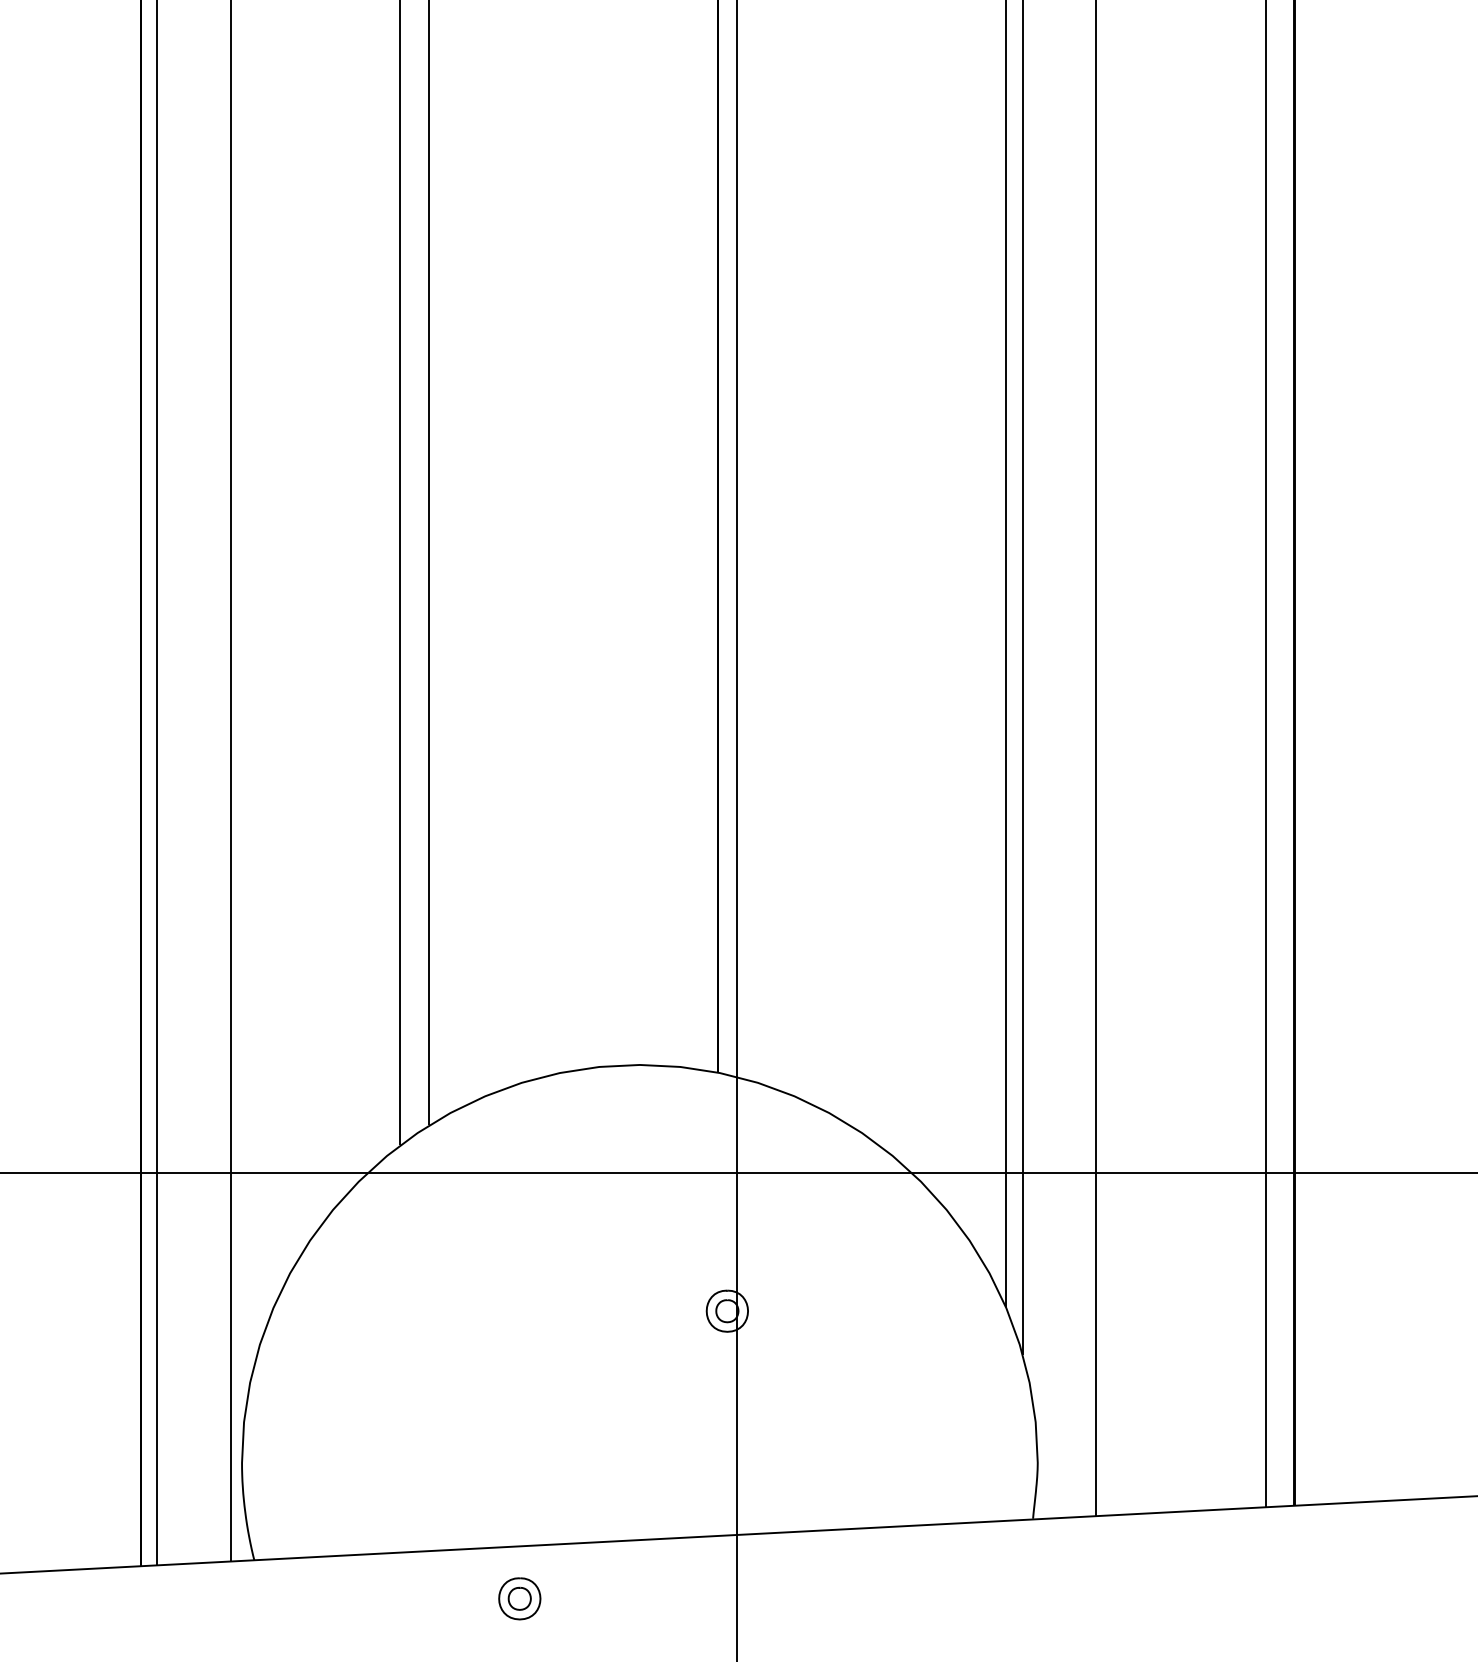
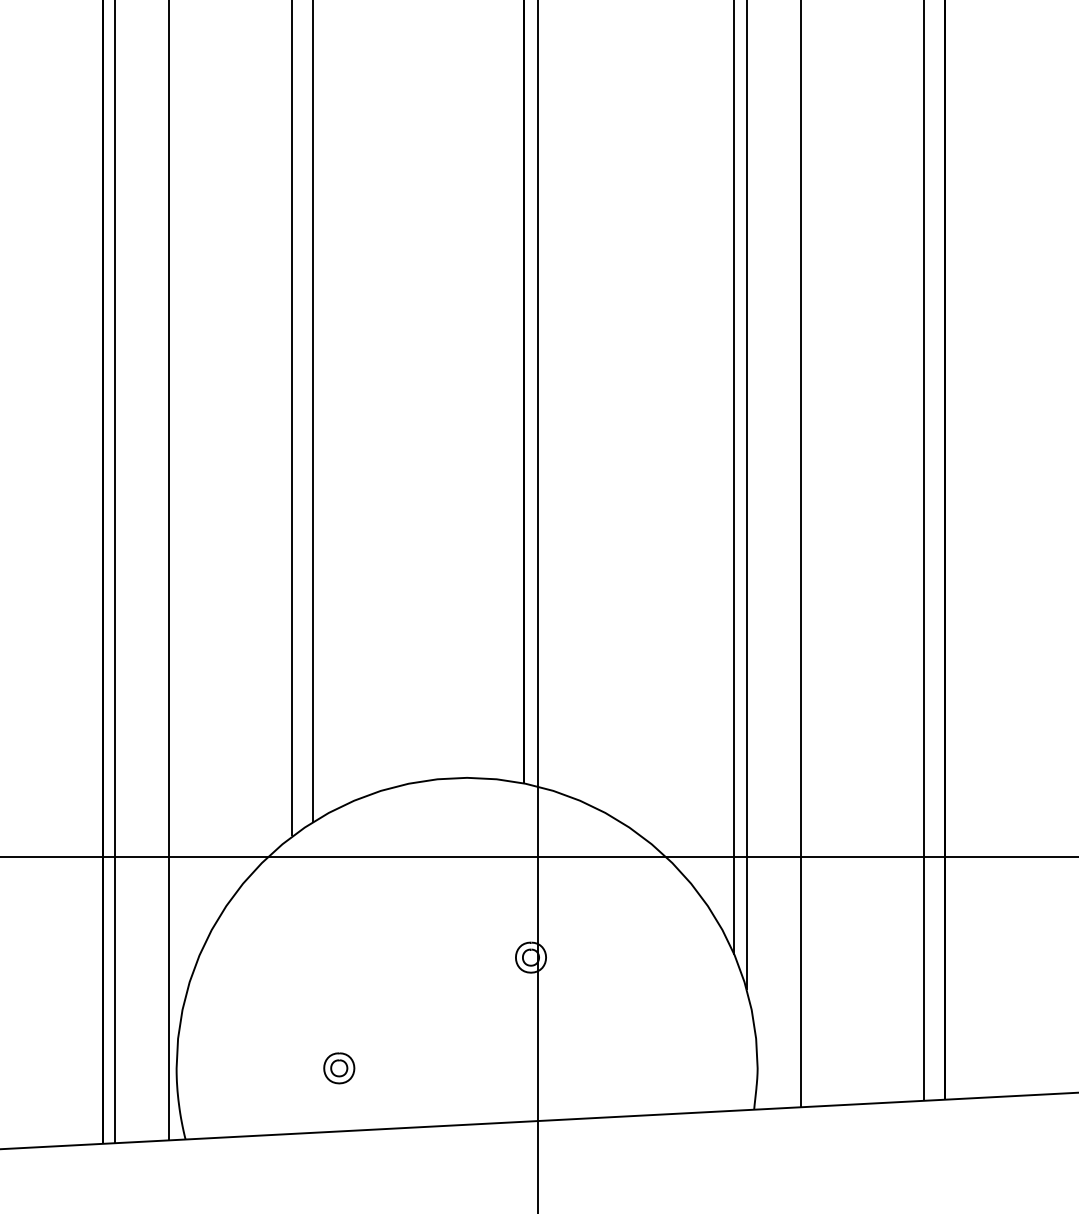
part: (519, 1598) -> (339, 1068), moved

